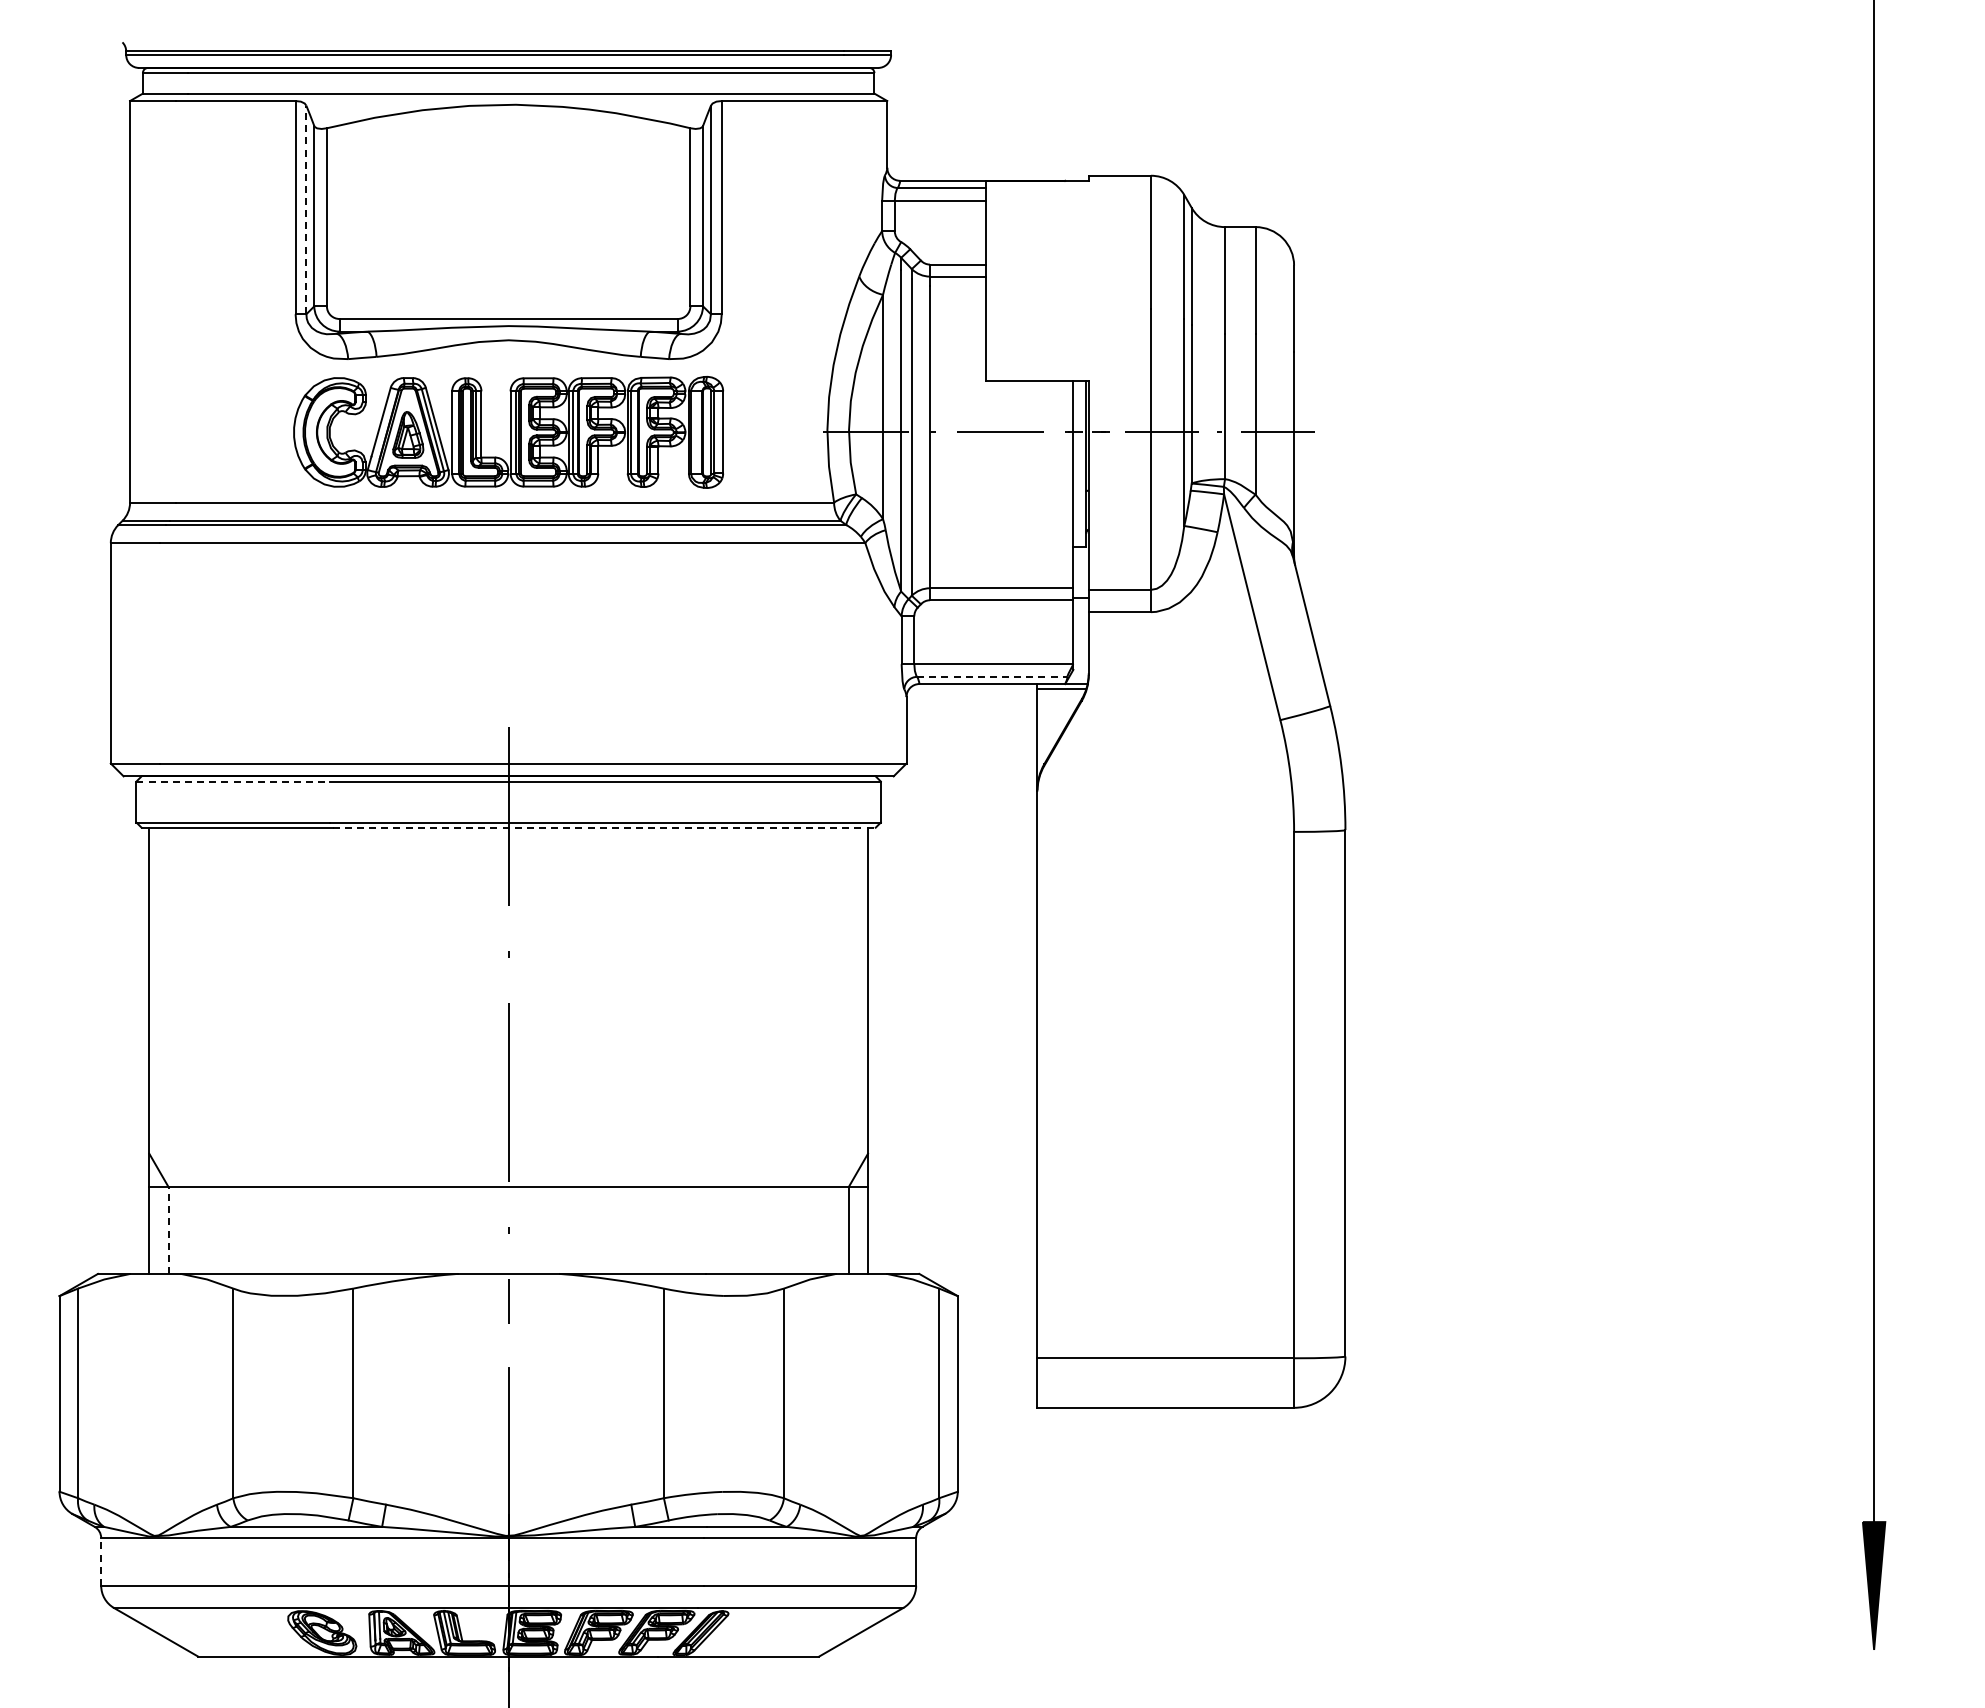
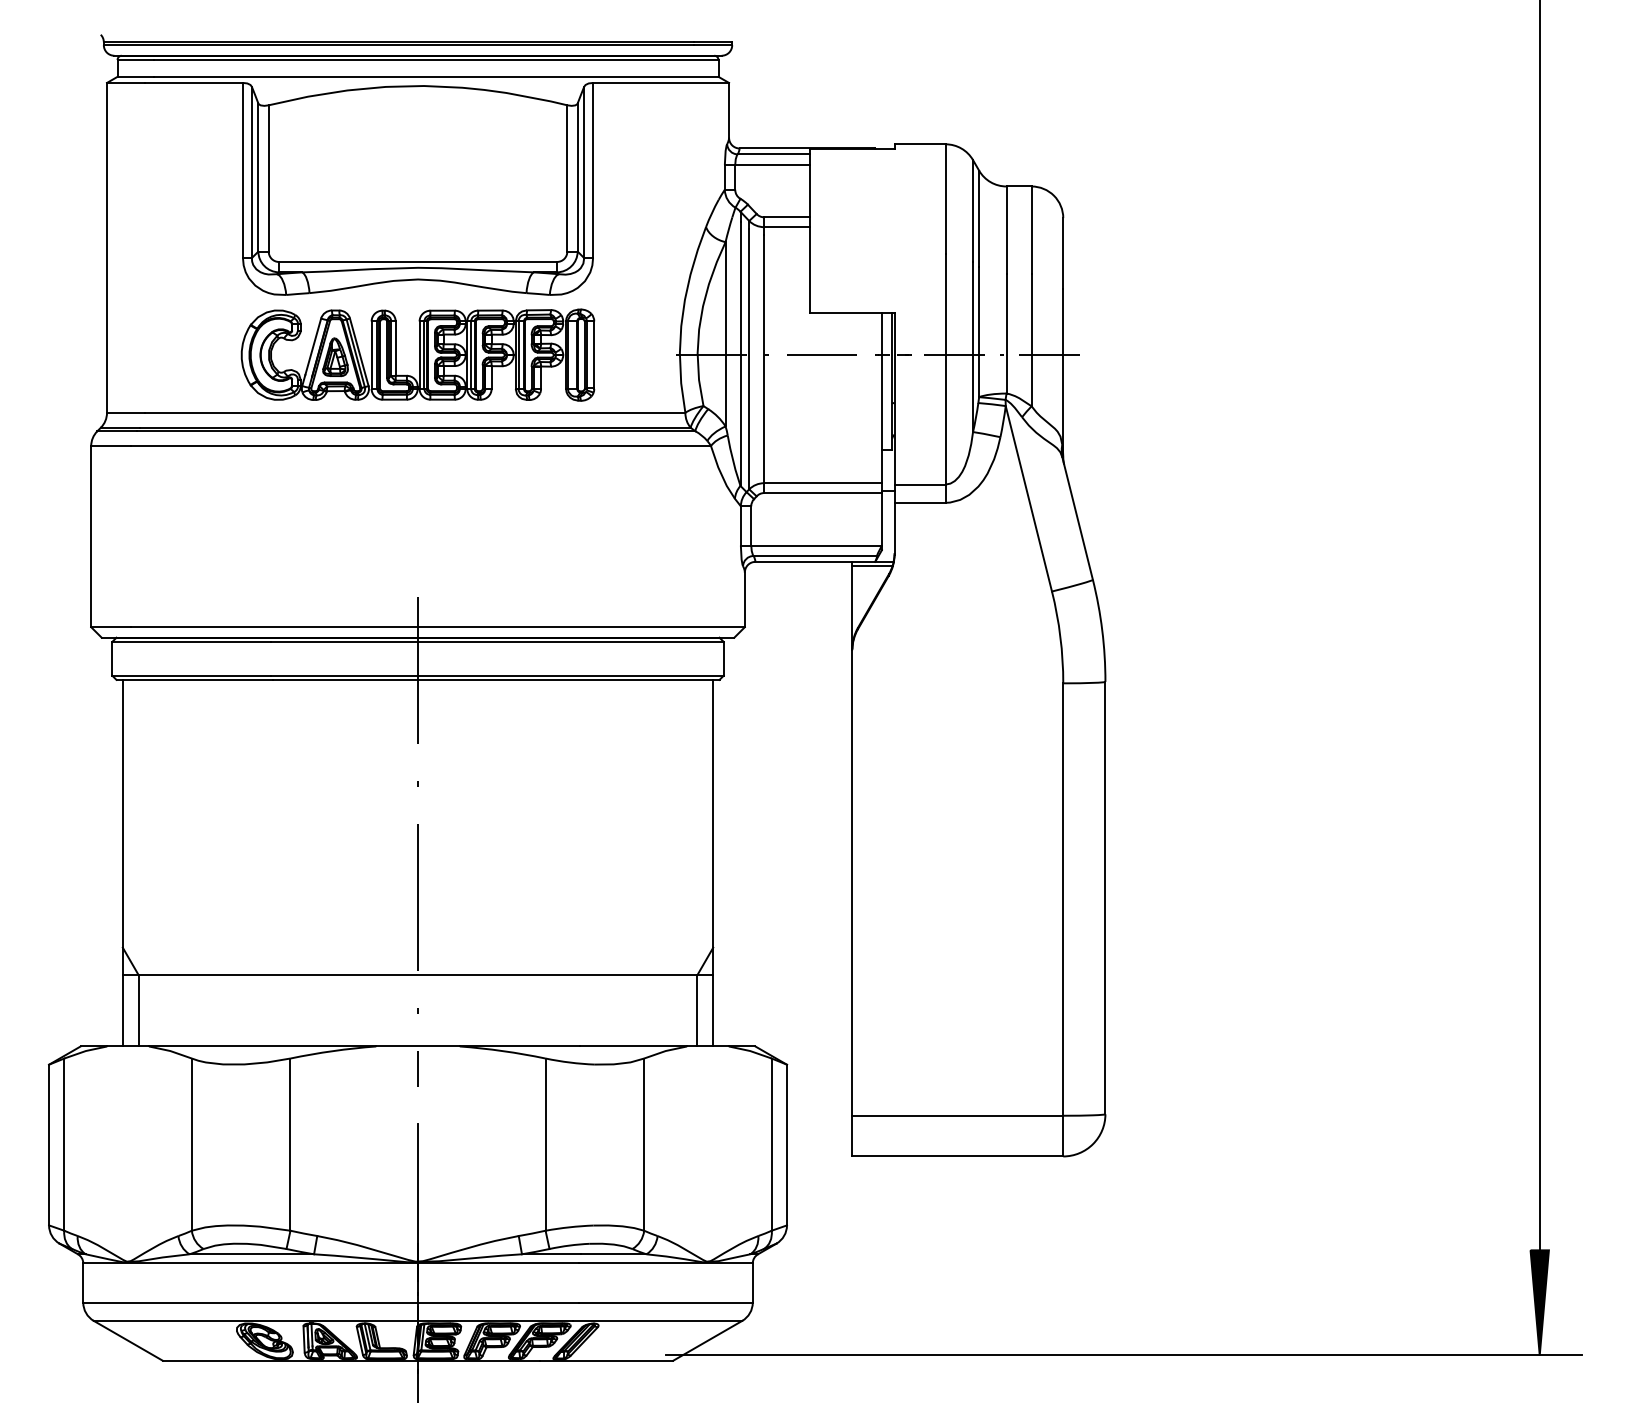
line: (306, 209) -> (251, 172), dashed -> solid
line: (992, 676) -> (815, 555), dashed -> solid
line: (233, 781) -> (191, 641), dashed -> solid
line: (604, 827) -> (496, 679), dashed -> solid
line: (168, 1230) -> (138, 1010), dashed -> solid
line: (101, 1561) -> (83, 1282), dashed -> solid
line: (1367, 1649) -> (1123, 1355), added

